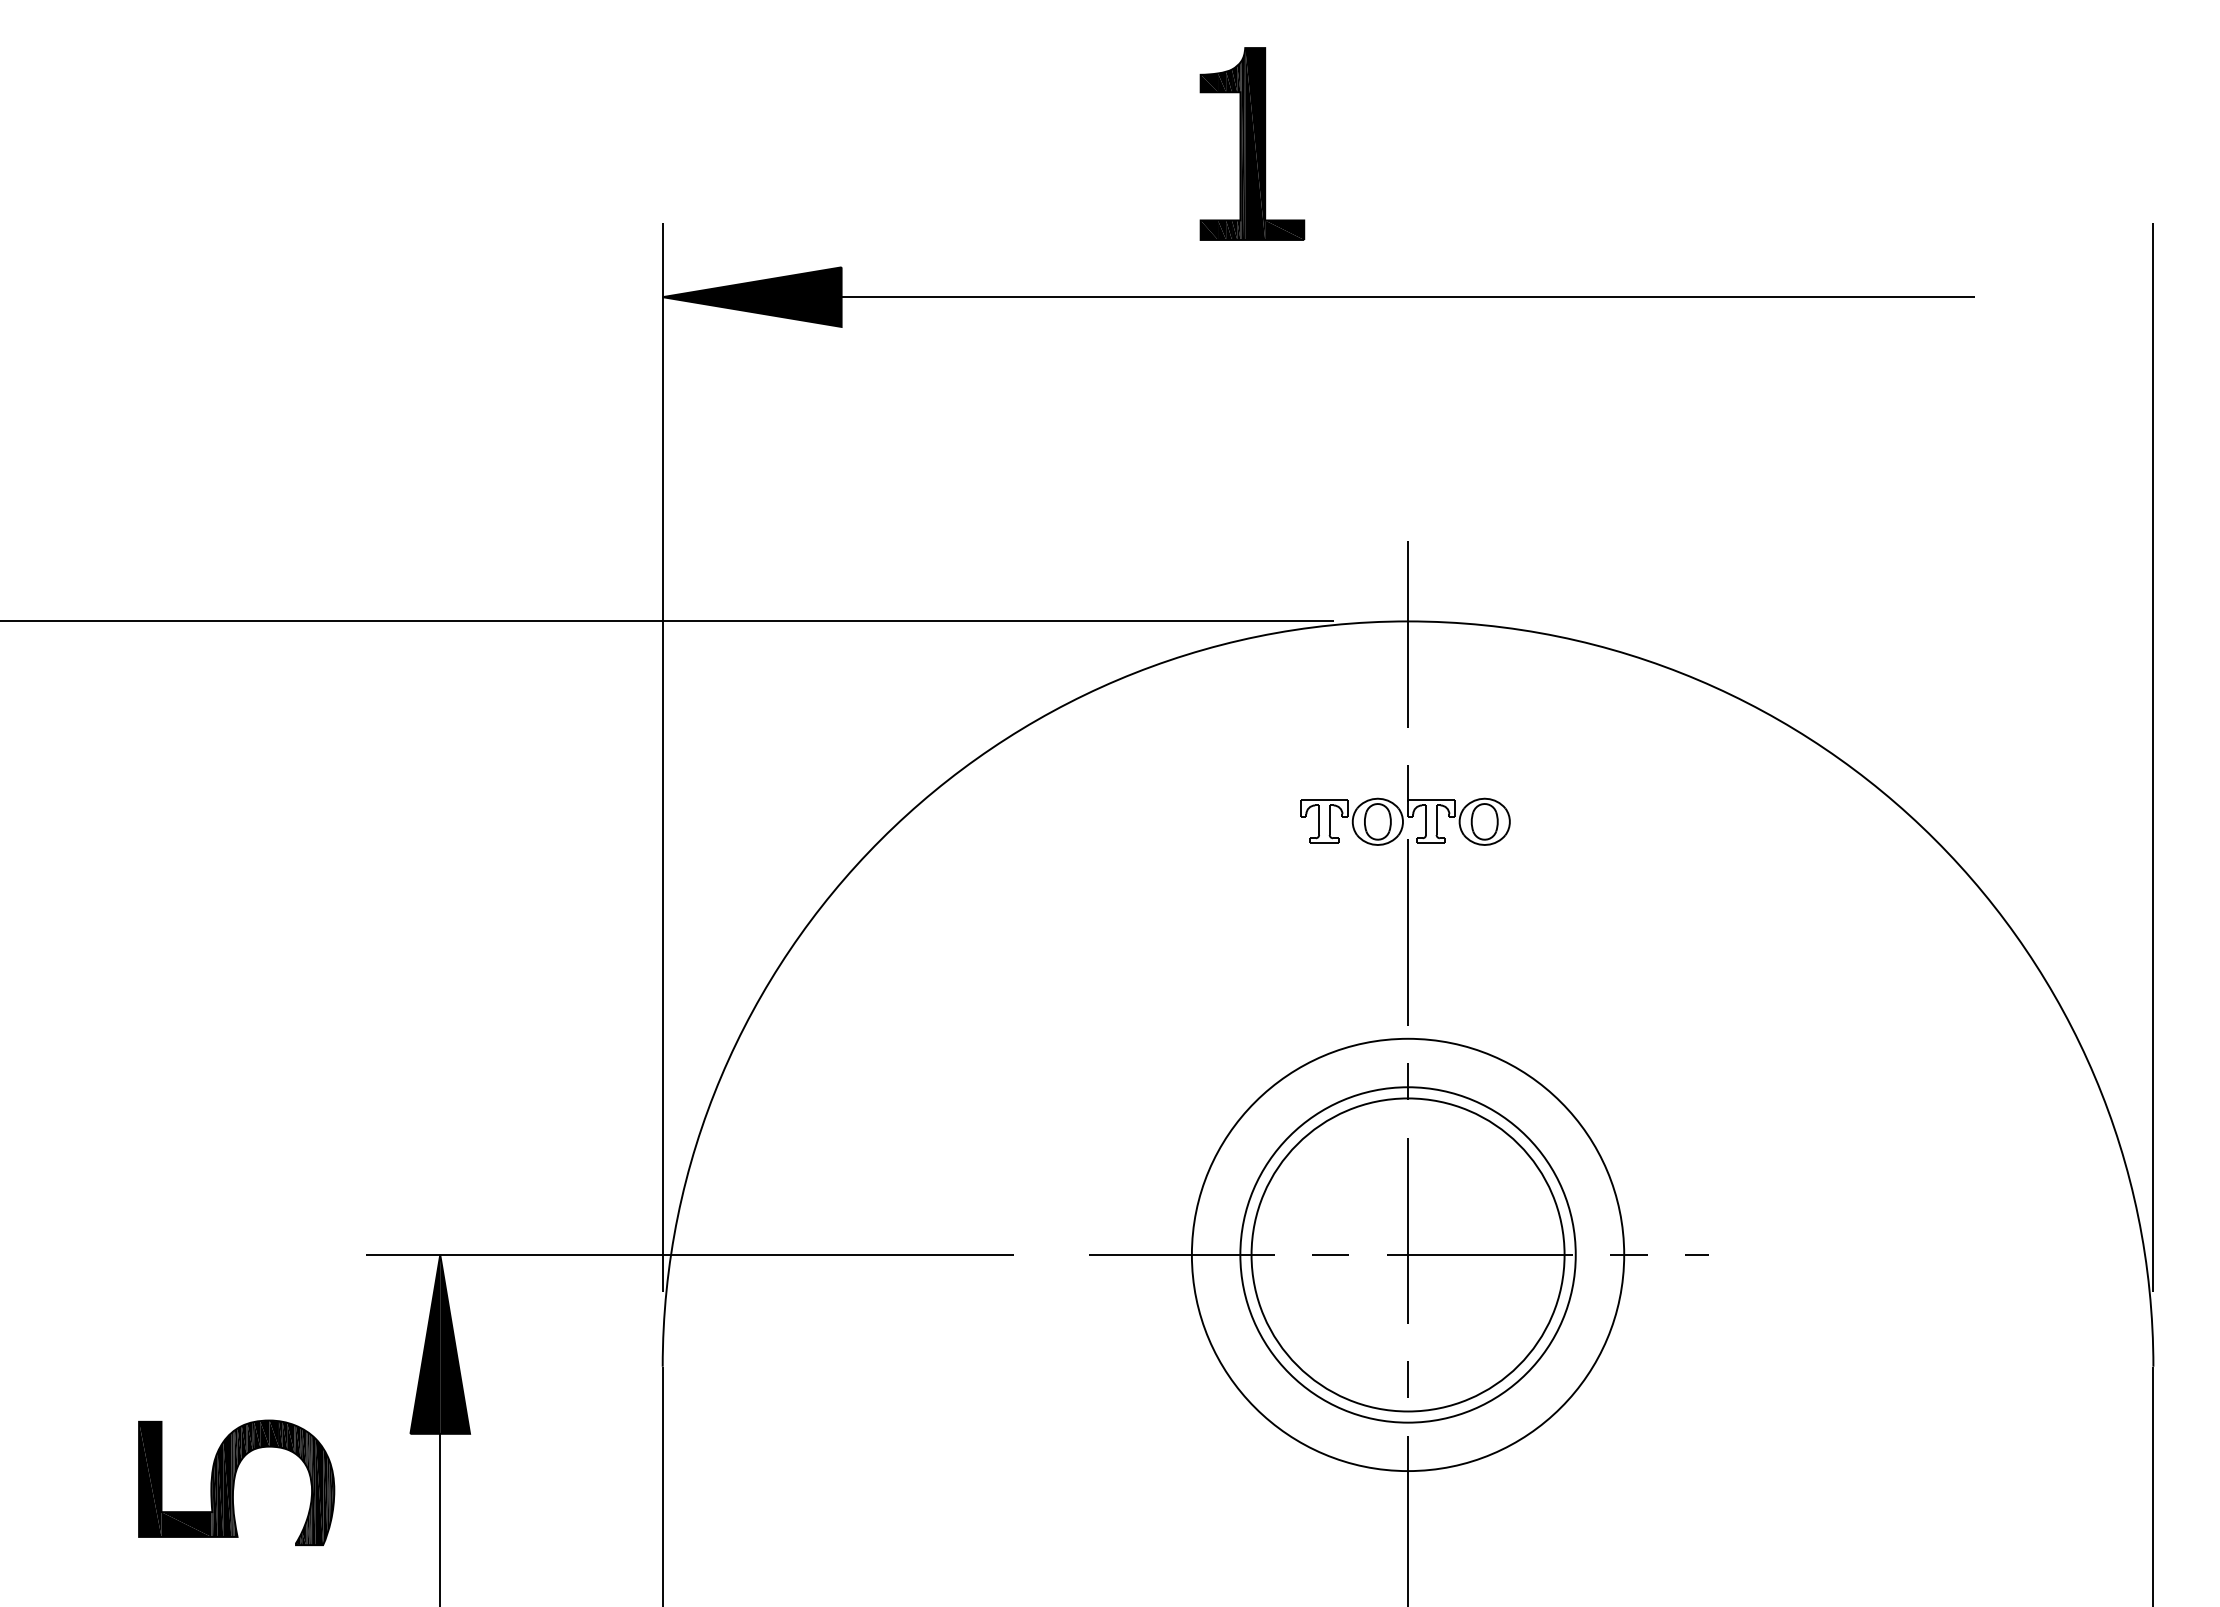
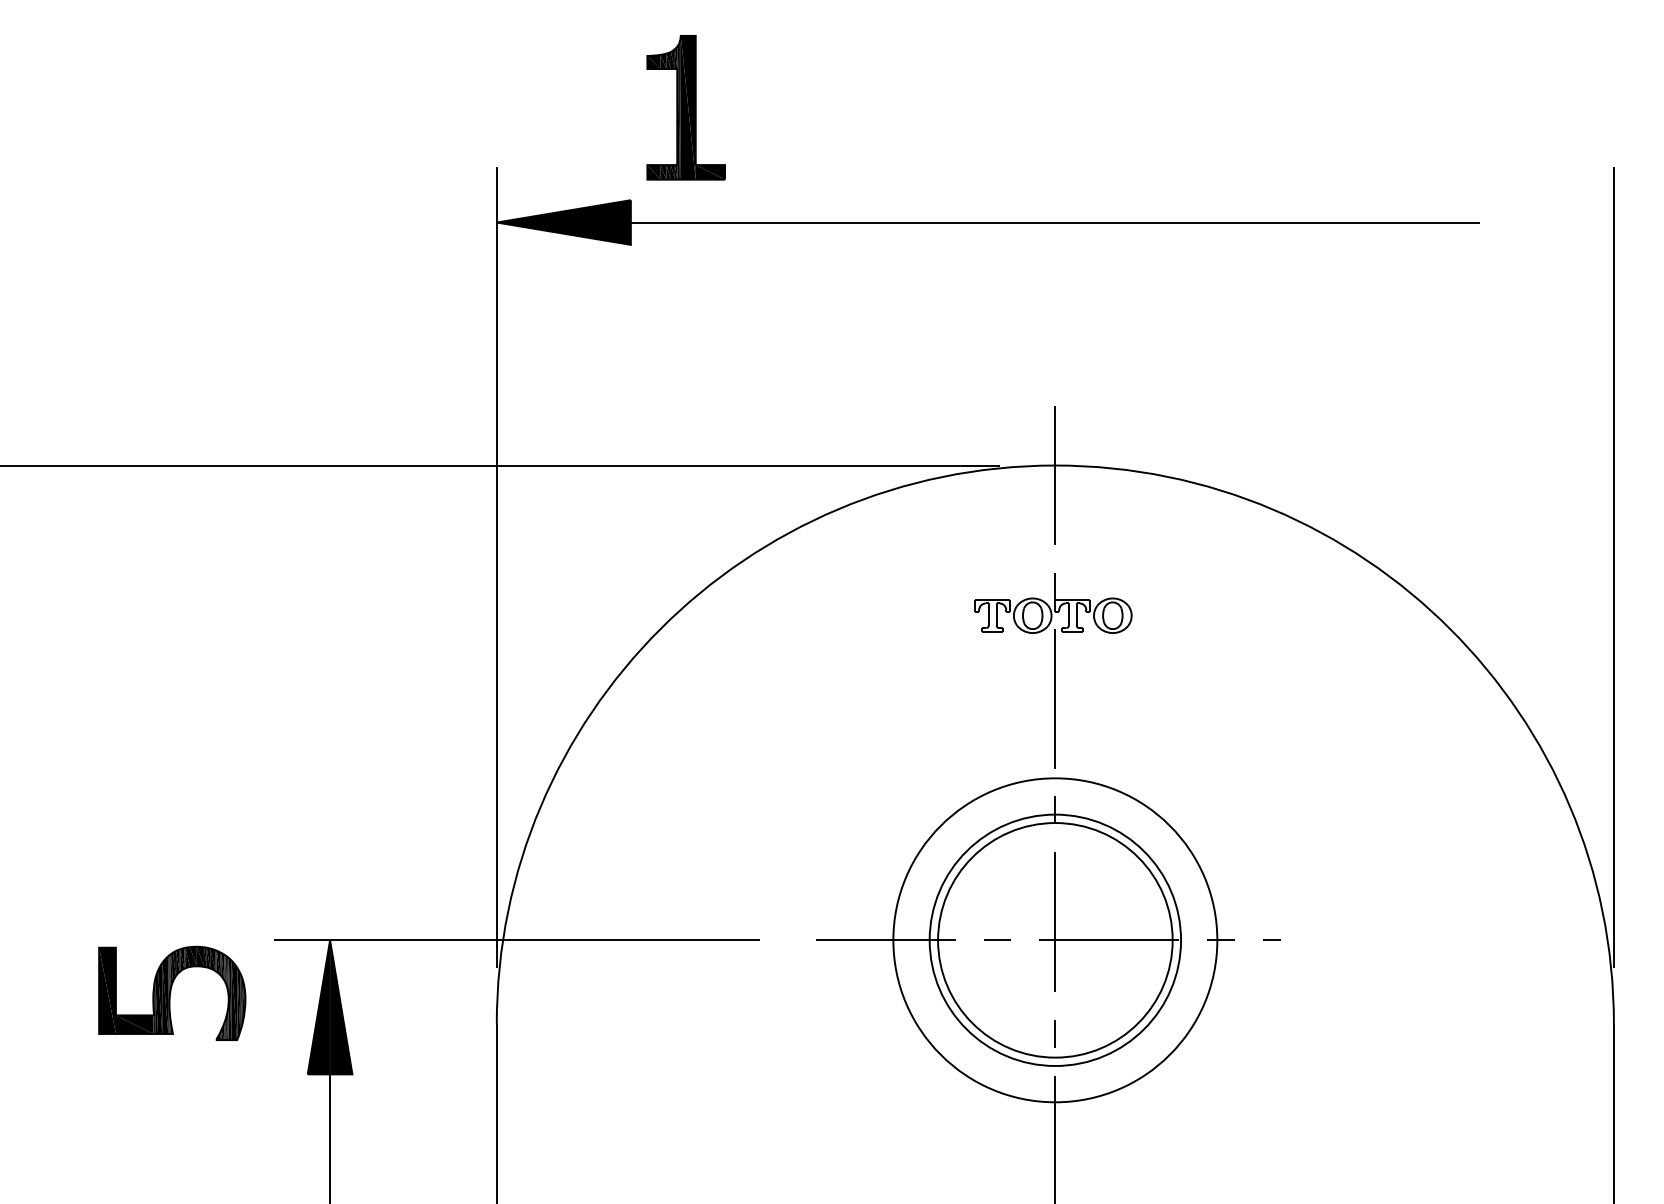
part: (1252, 143) -> (686, 107), moved
part: (236, 1482) -> (172, 993), moved

